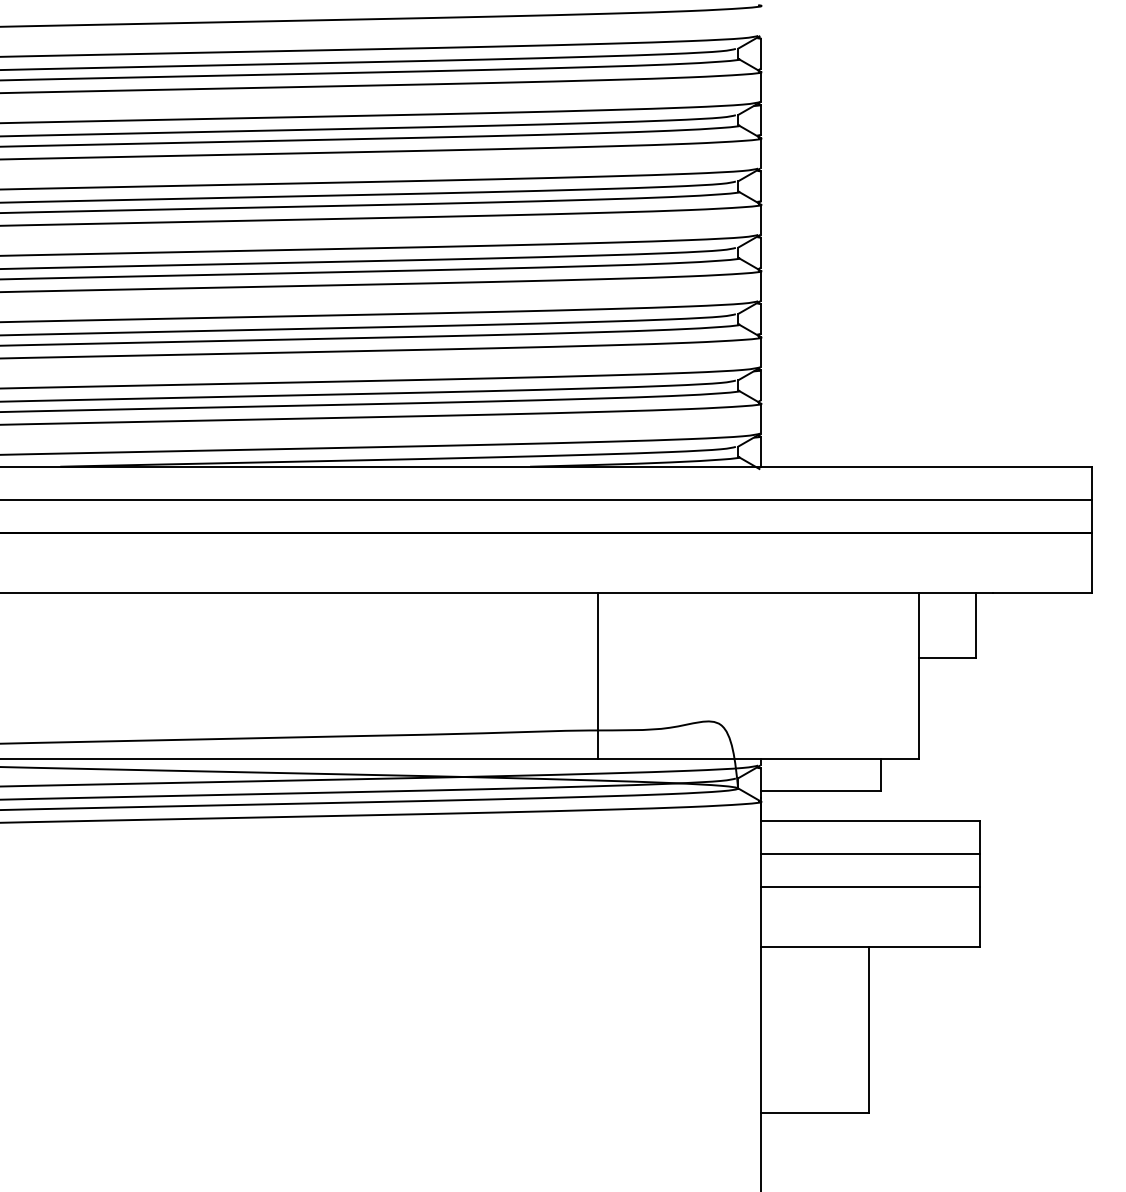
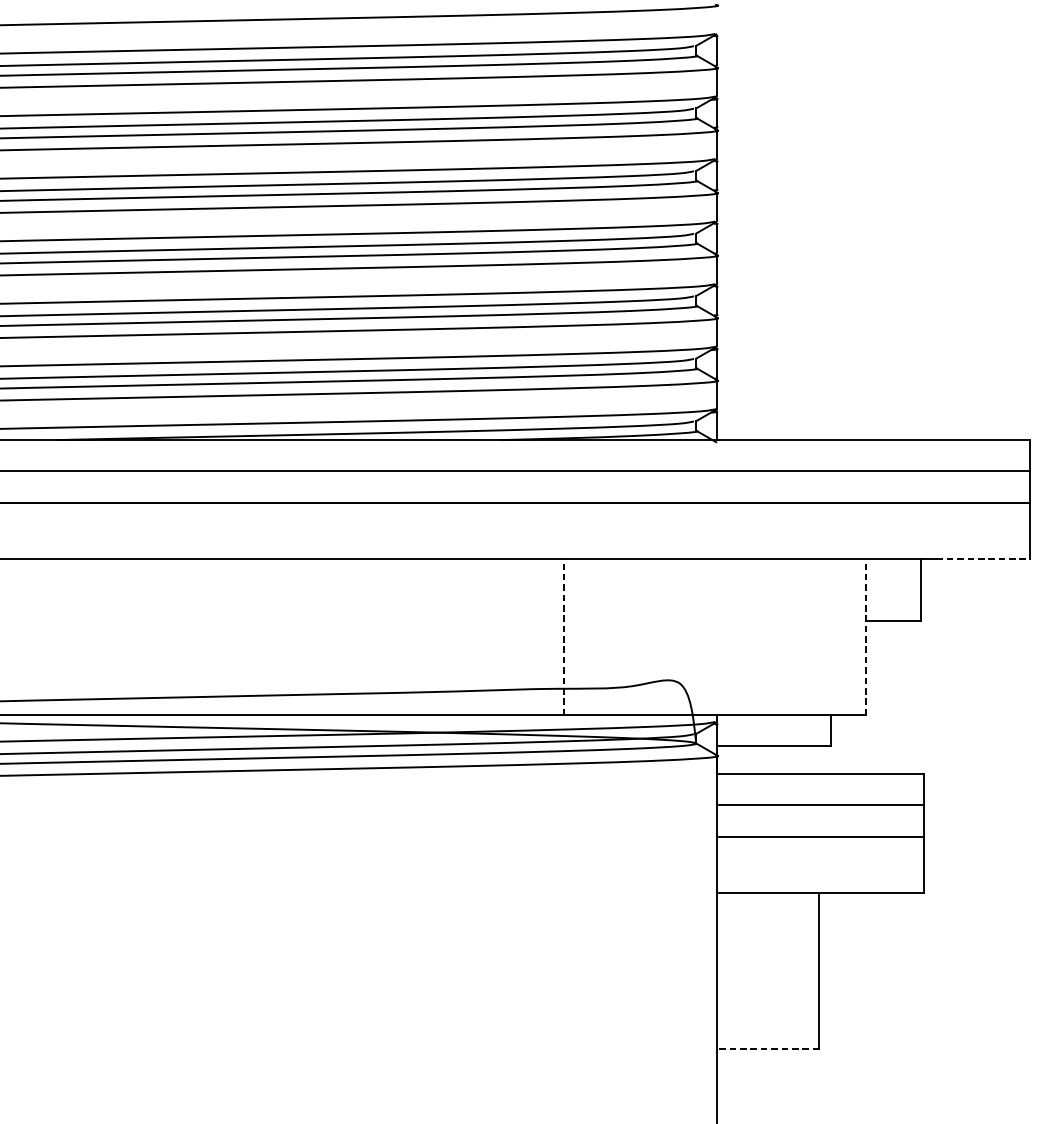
line: (1042, 592) -> (983, 558), solid -> dashed
line: (597, 675) -> (563, 636), solid -> dashed
line: (918, 675) -> (866, 636), solid -> dashed
line: (814, 1112) -> (768, 1049), solid -> dashed

